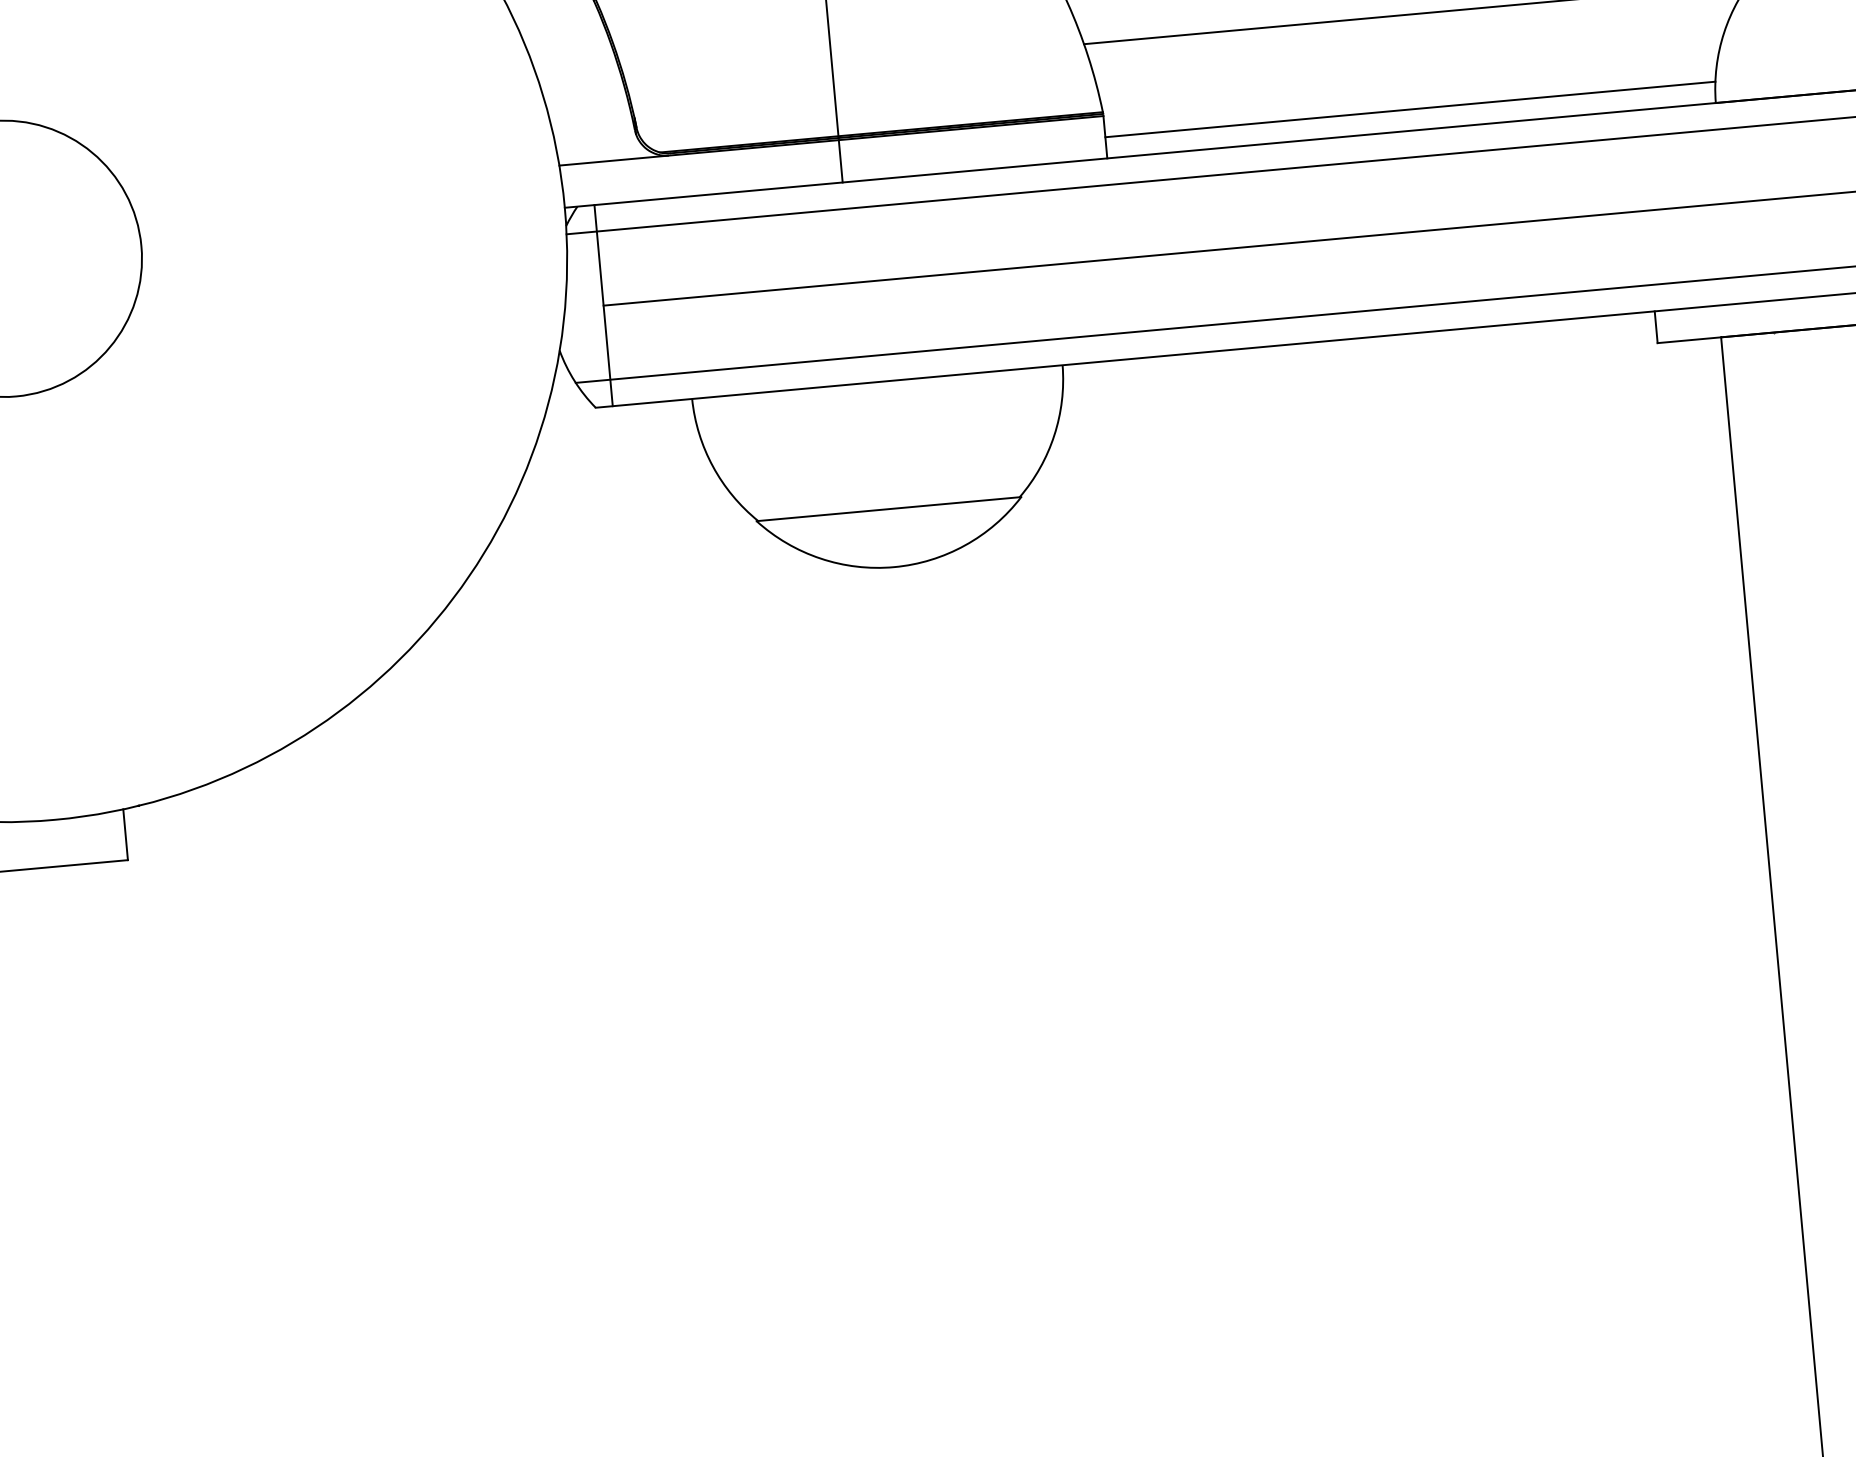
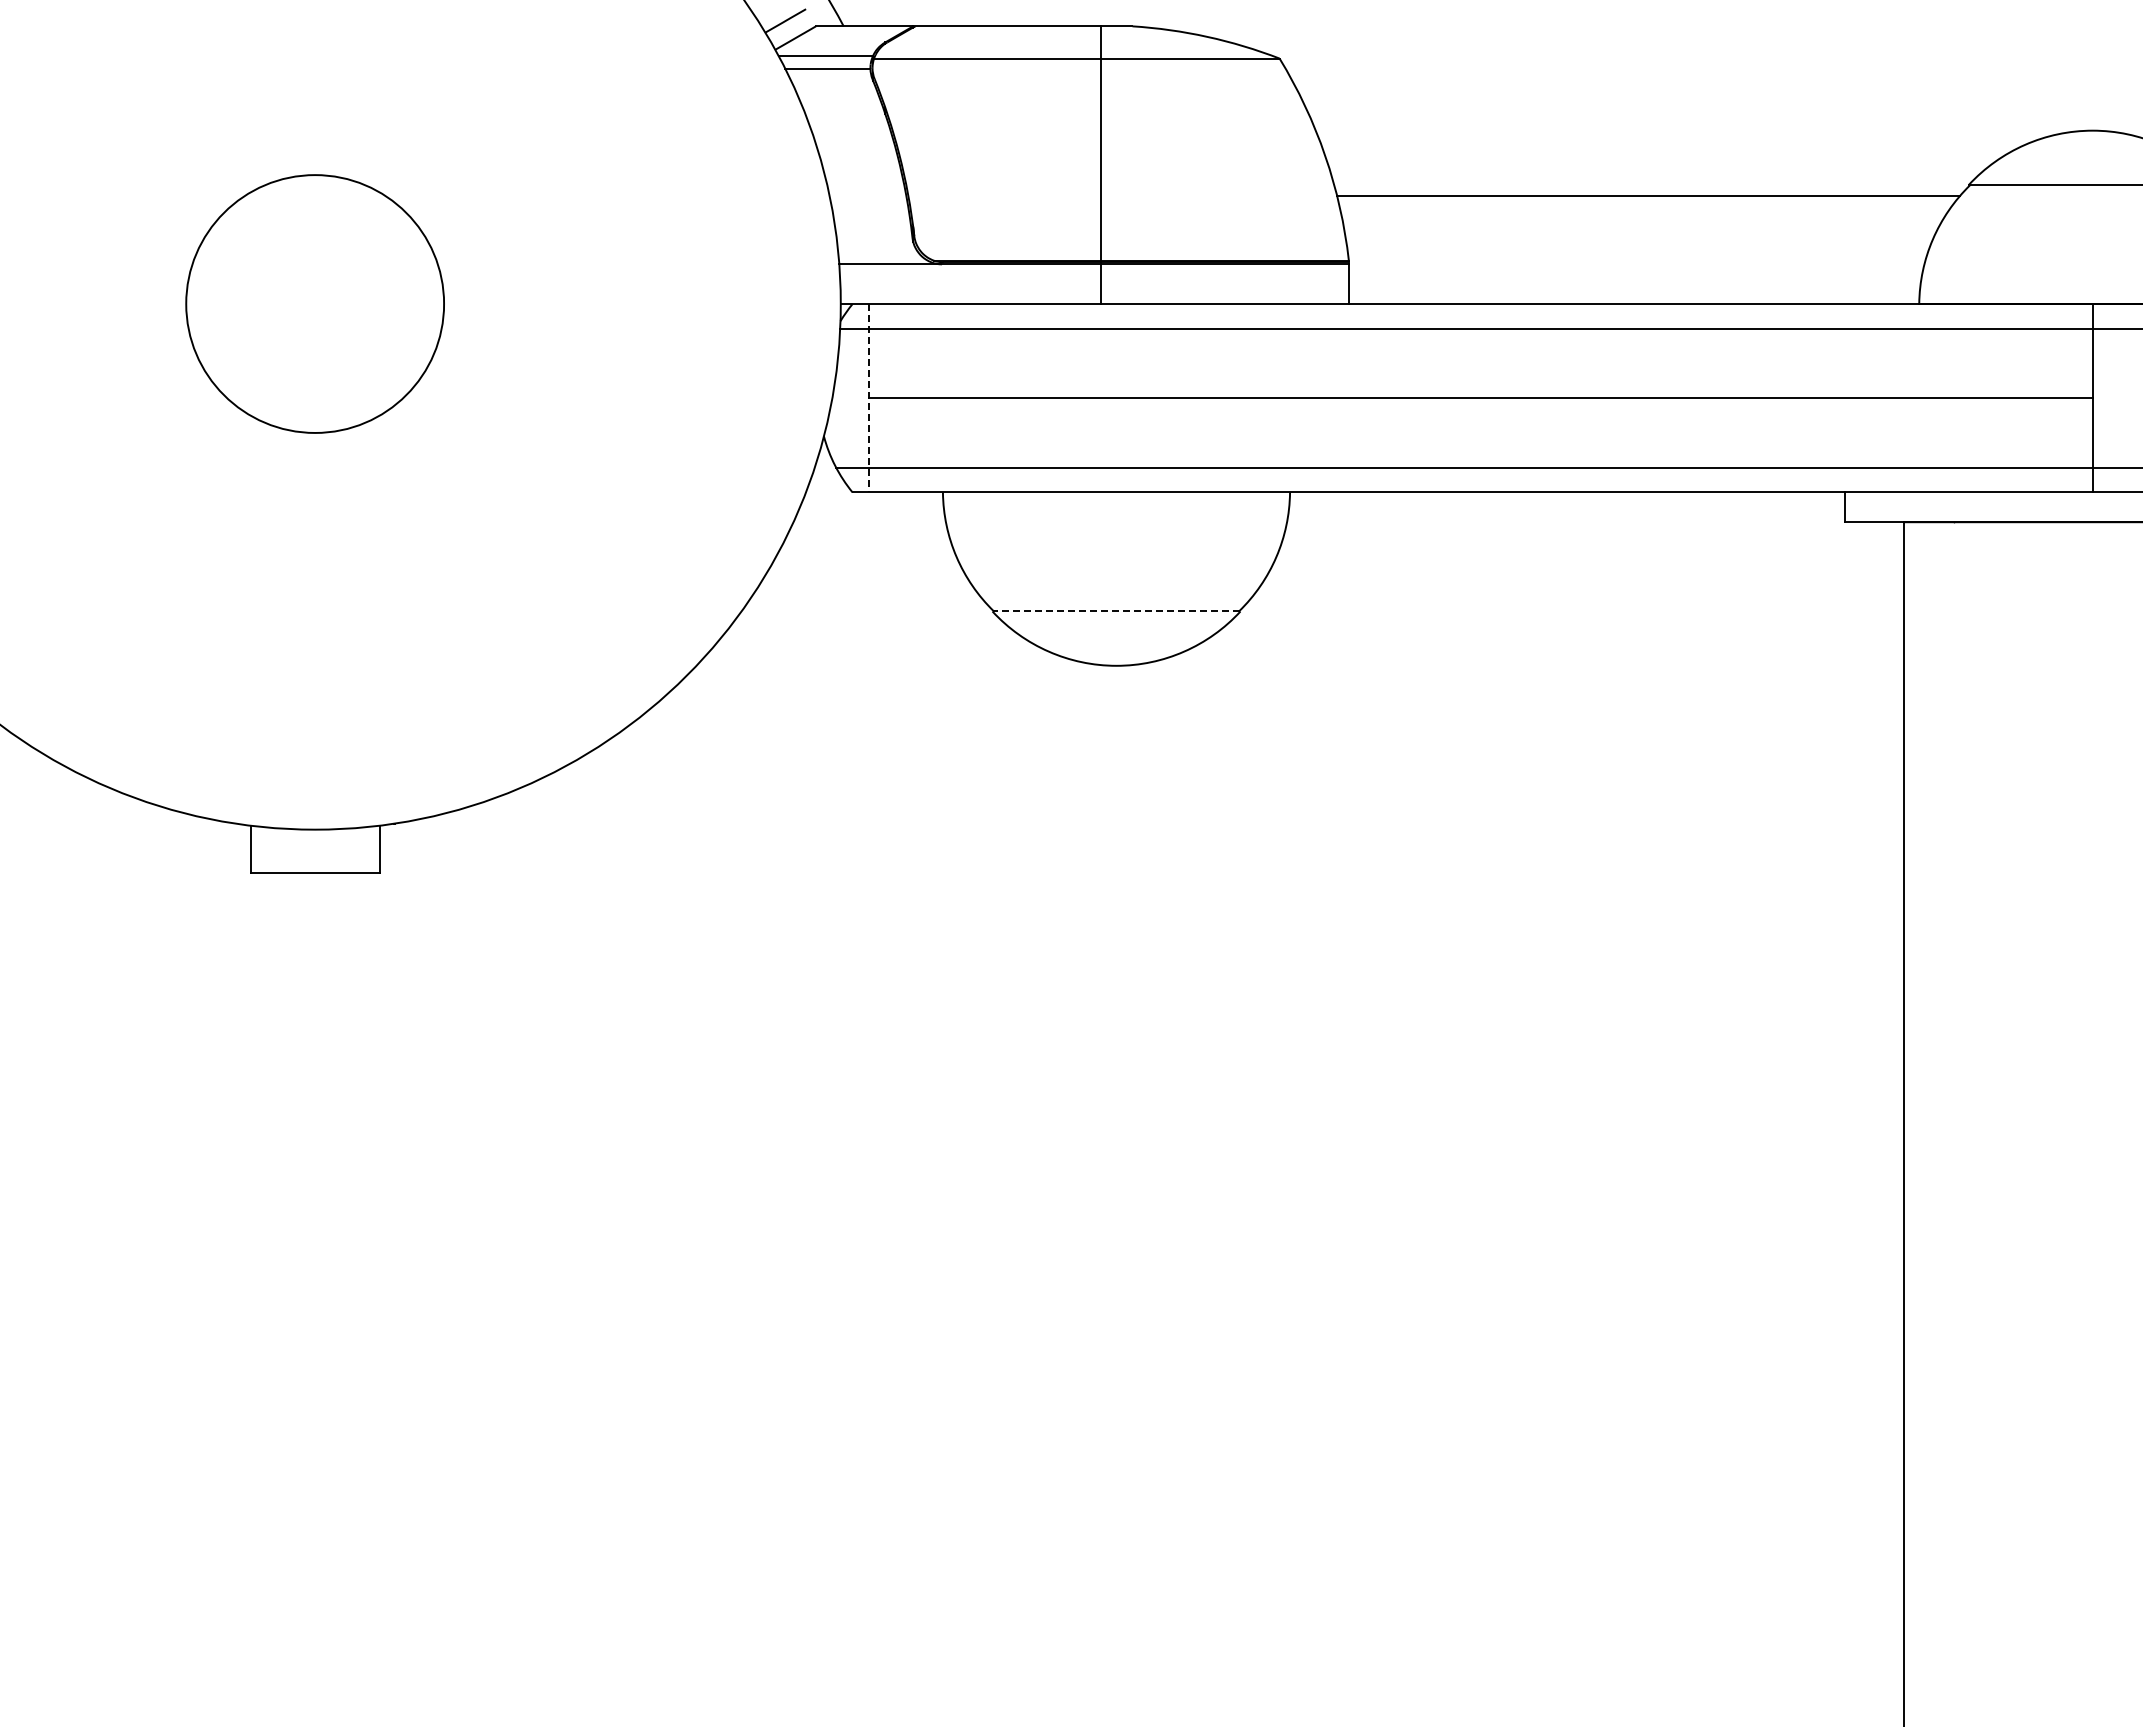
line: (1410, 109) -> (1634, 284), removed
line: (603, 305) -> (868, 398), solid -> dashed
line: (888, 509) -> (1116, 611), solid -> dashed

